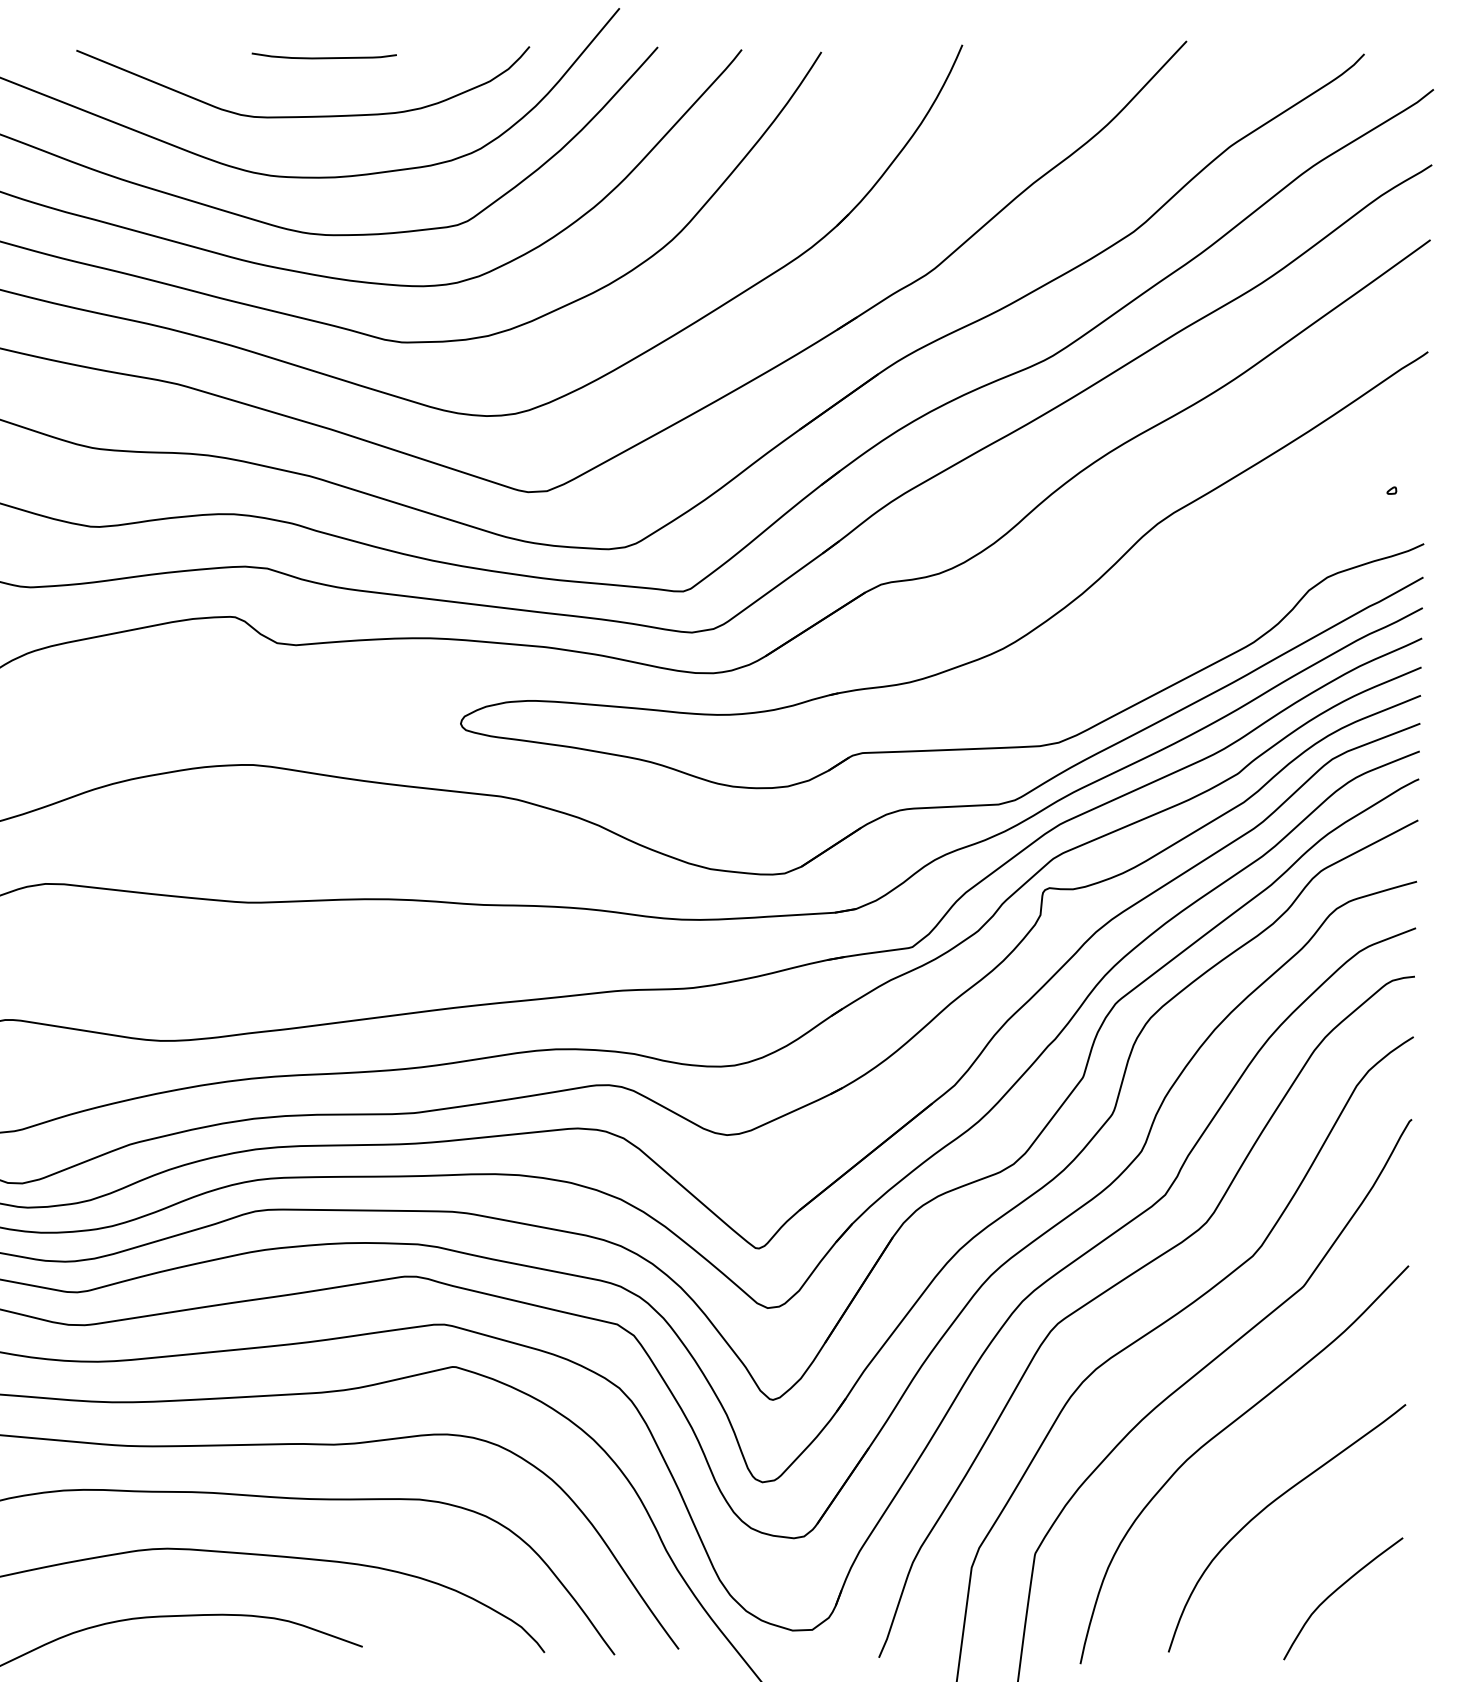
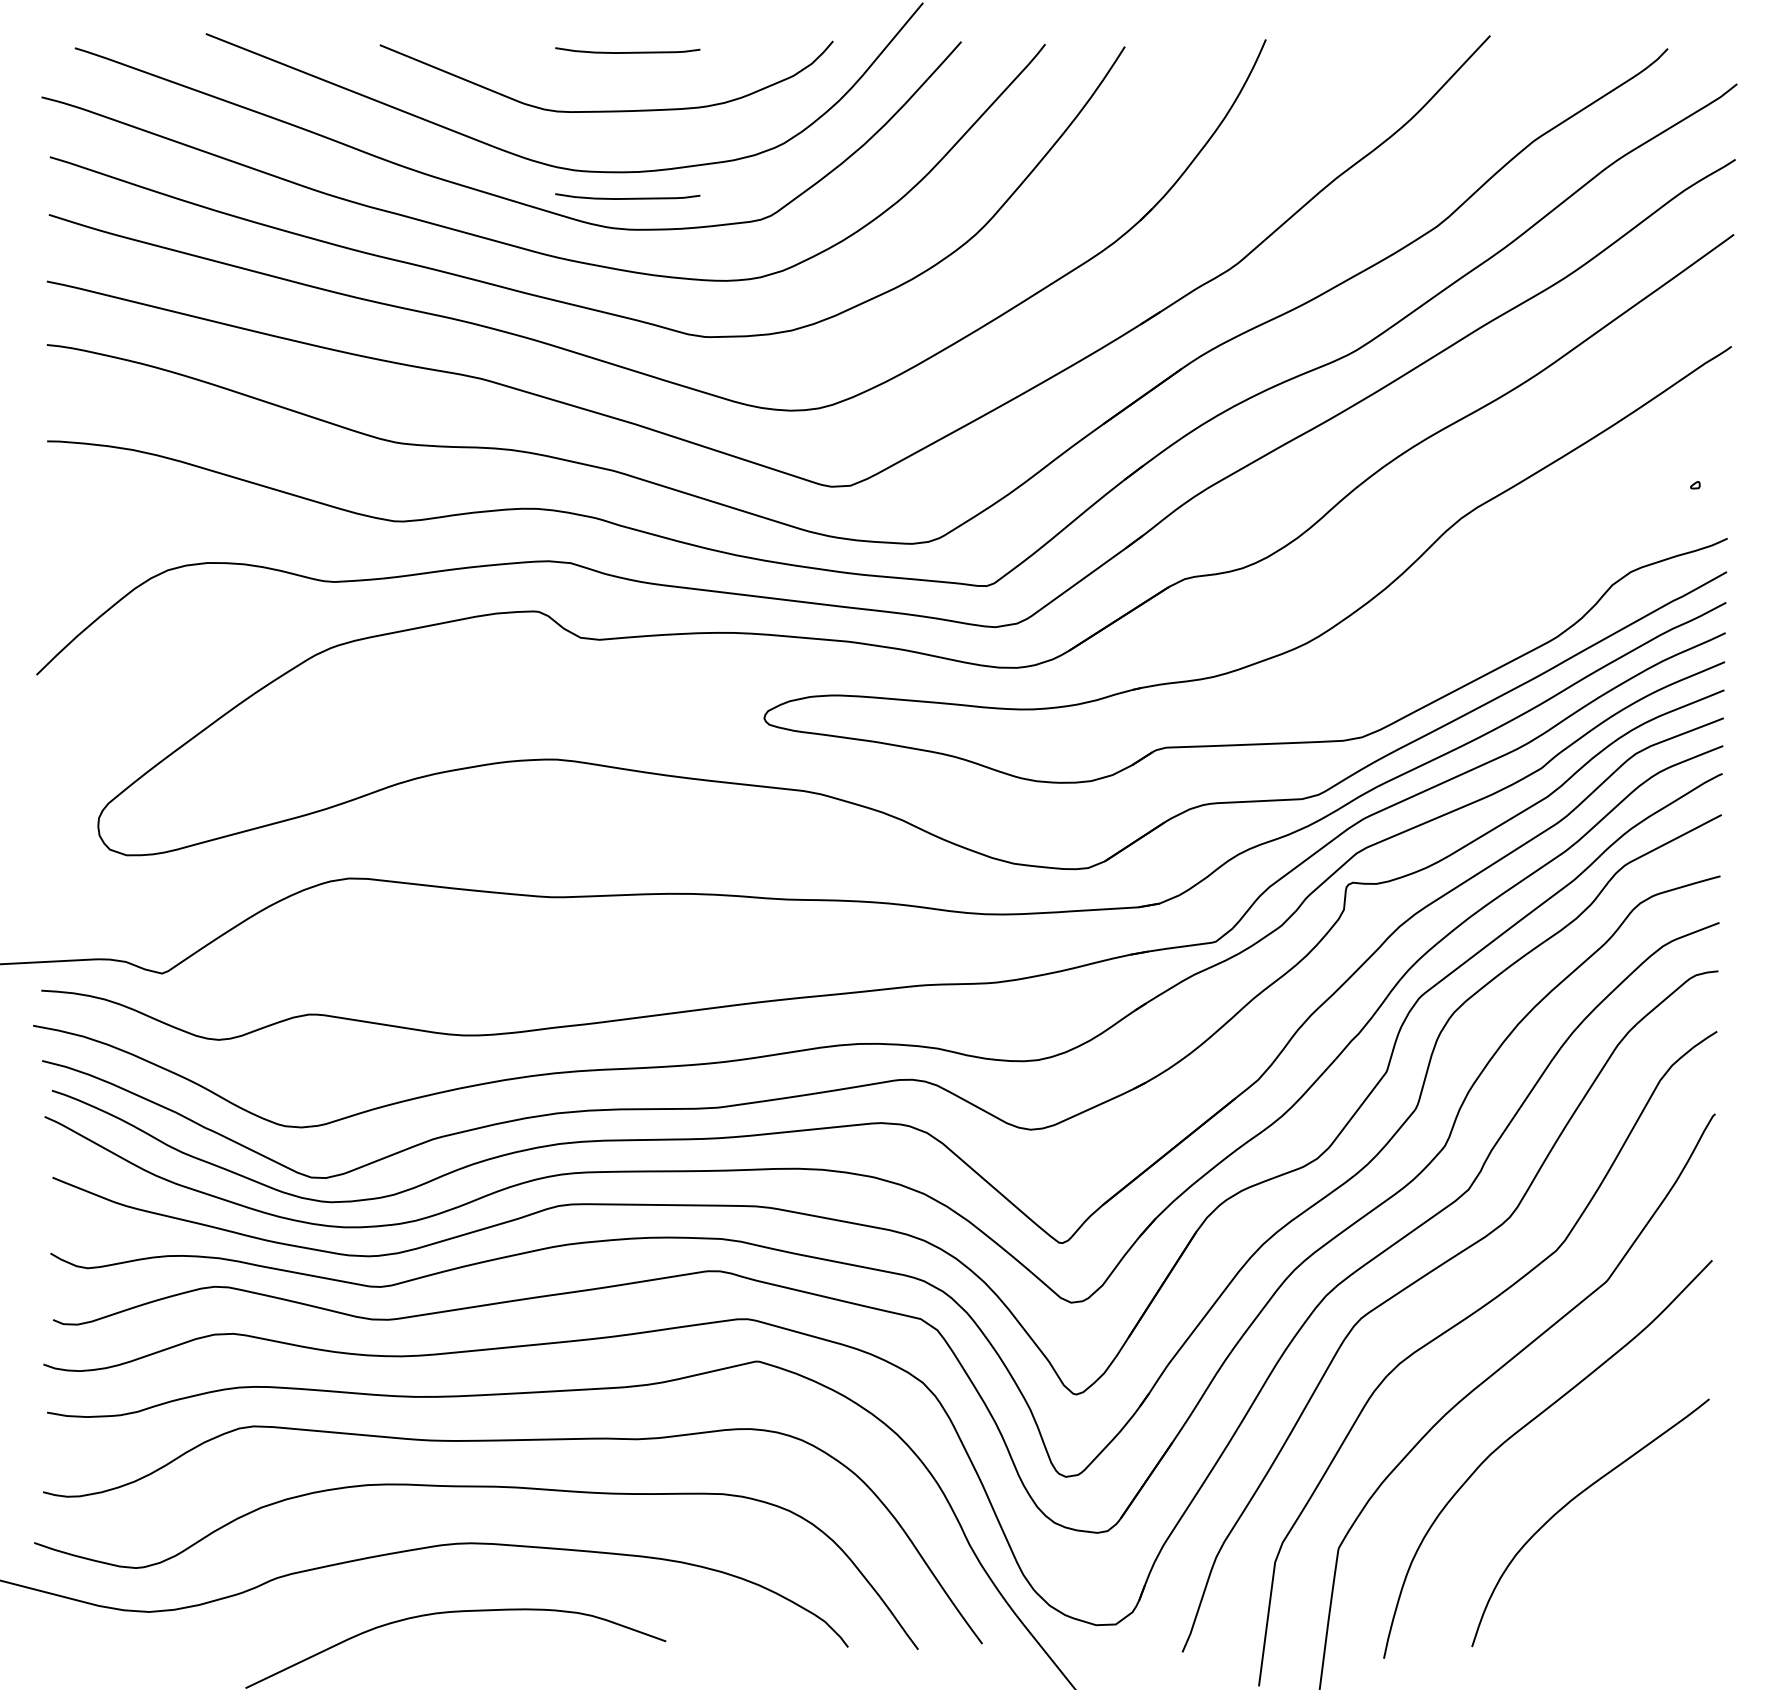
curve: (324, 203) -> (627, 198), added
curve: (1336, 1591) -> (1639, 1586), removed

